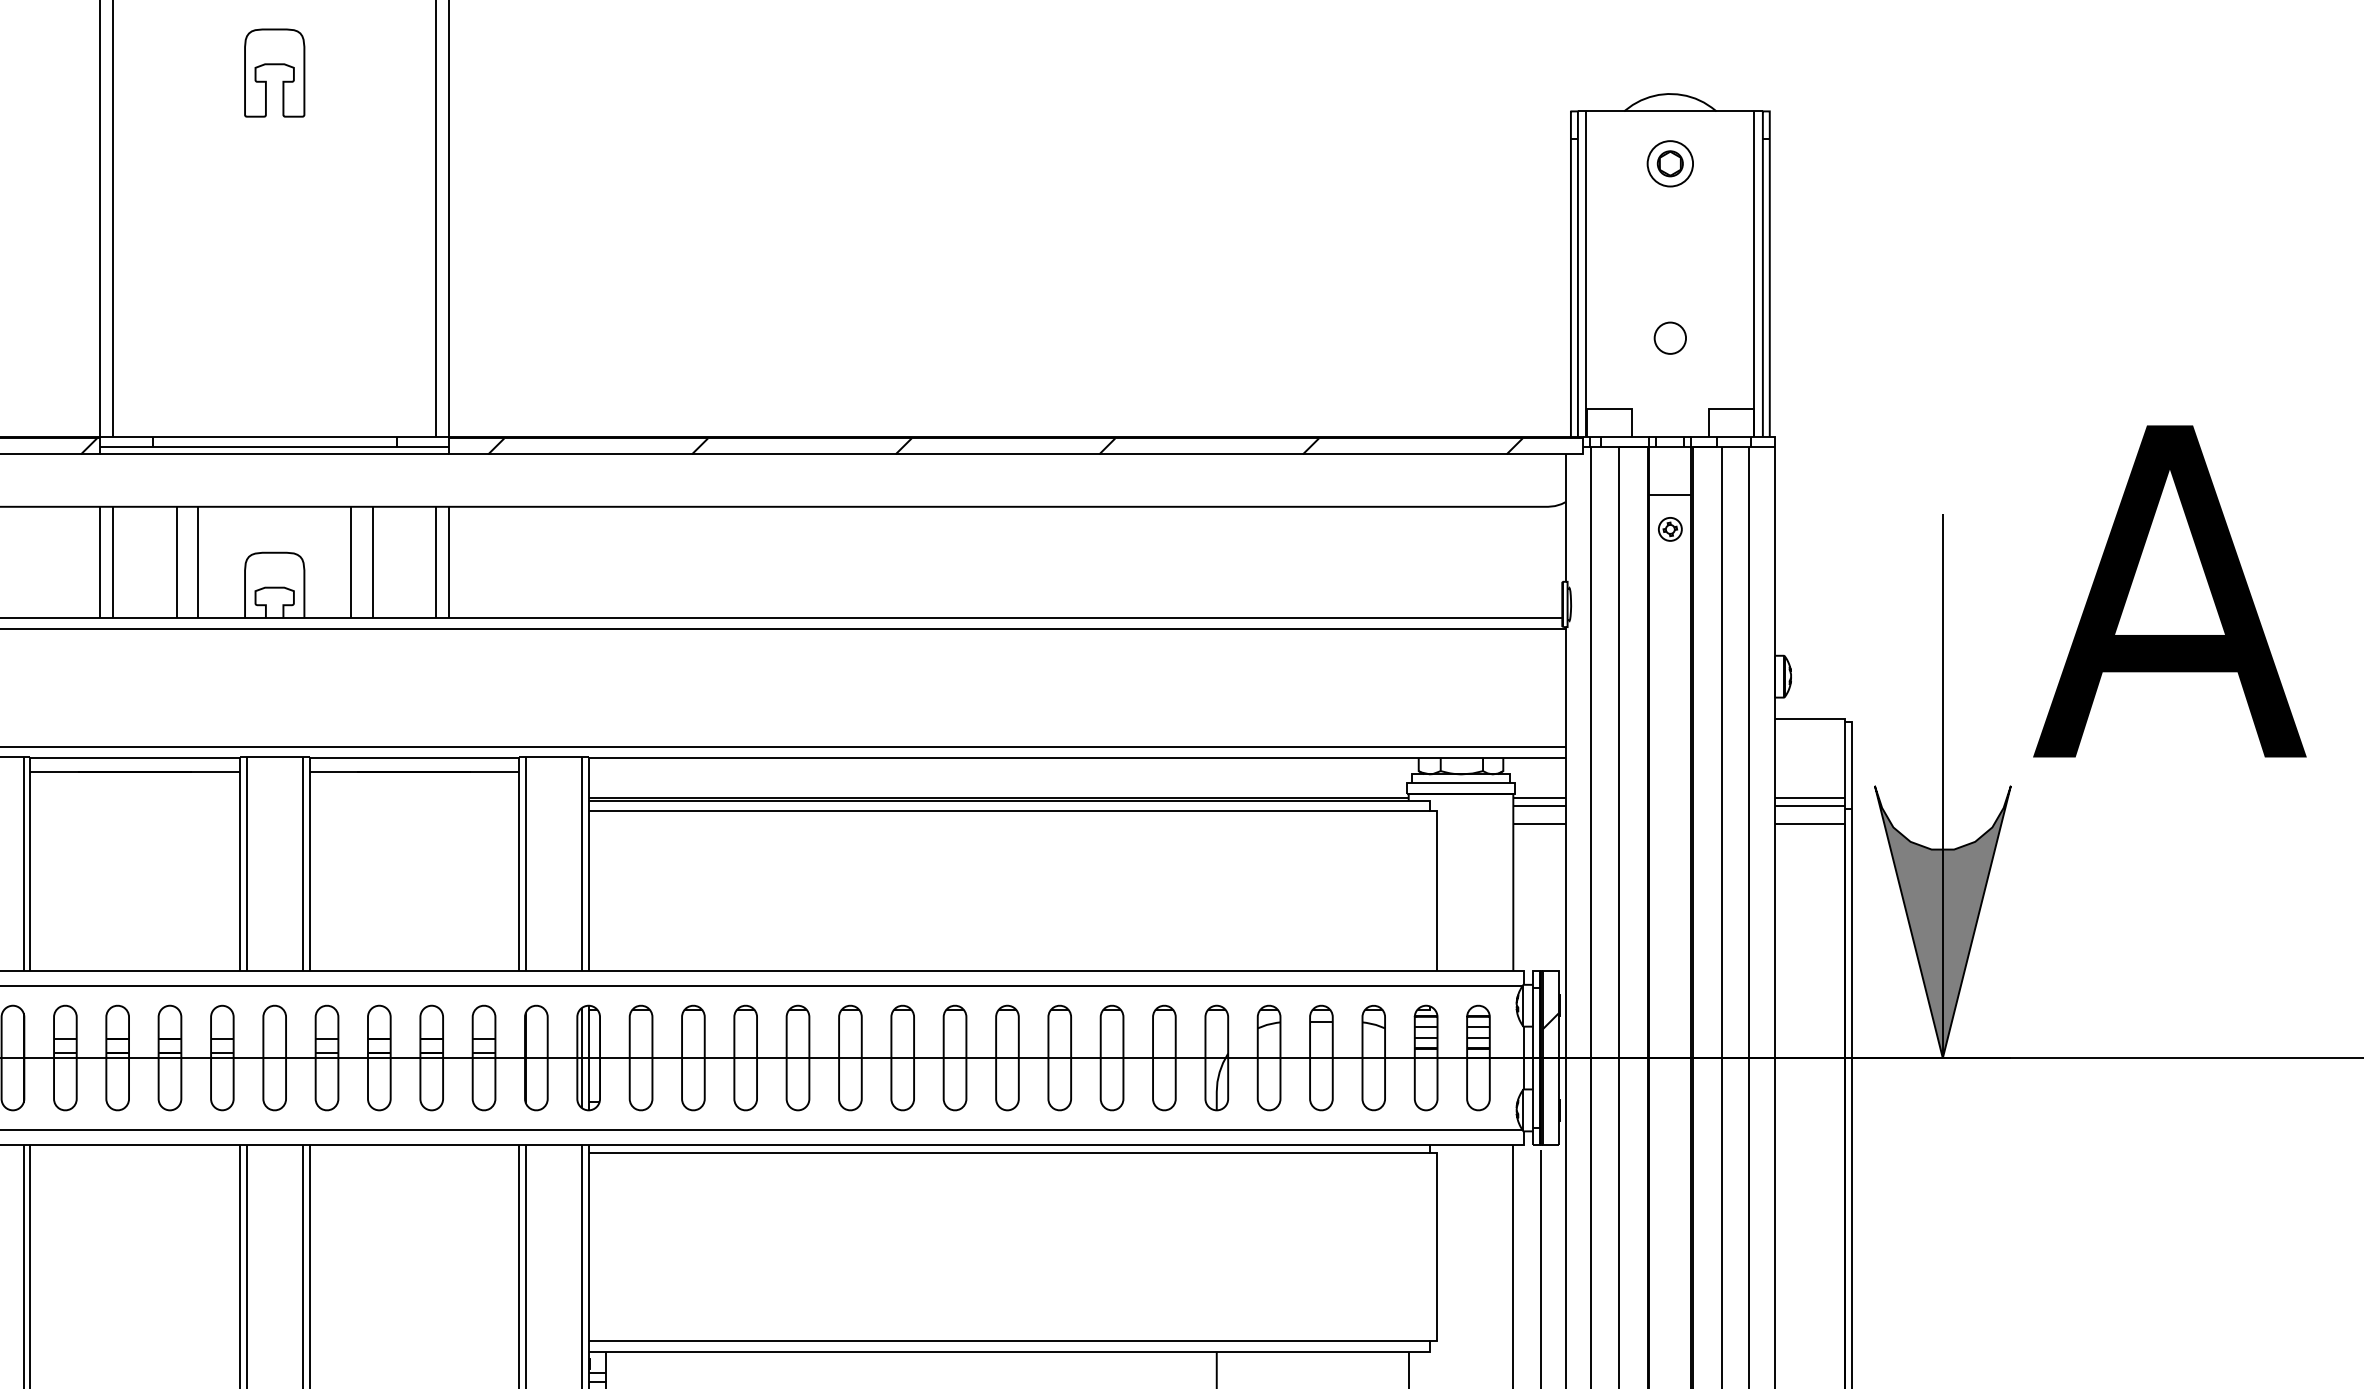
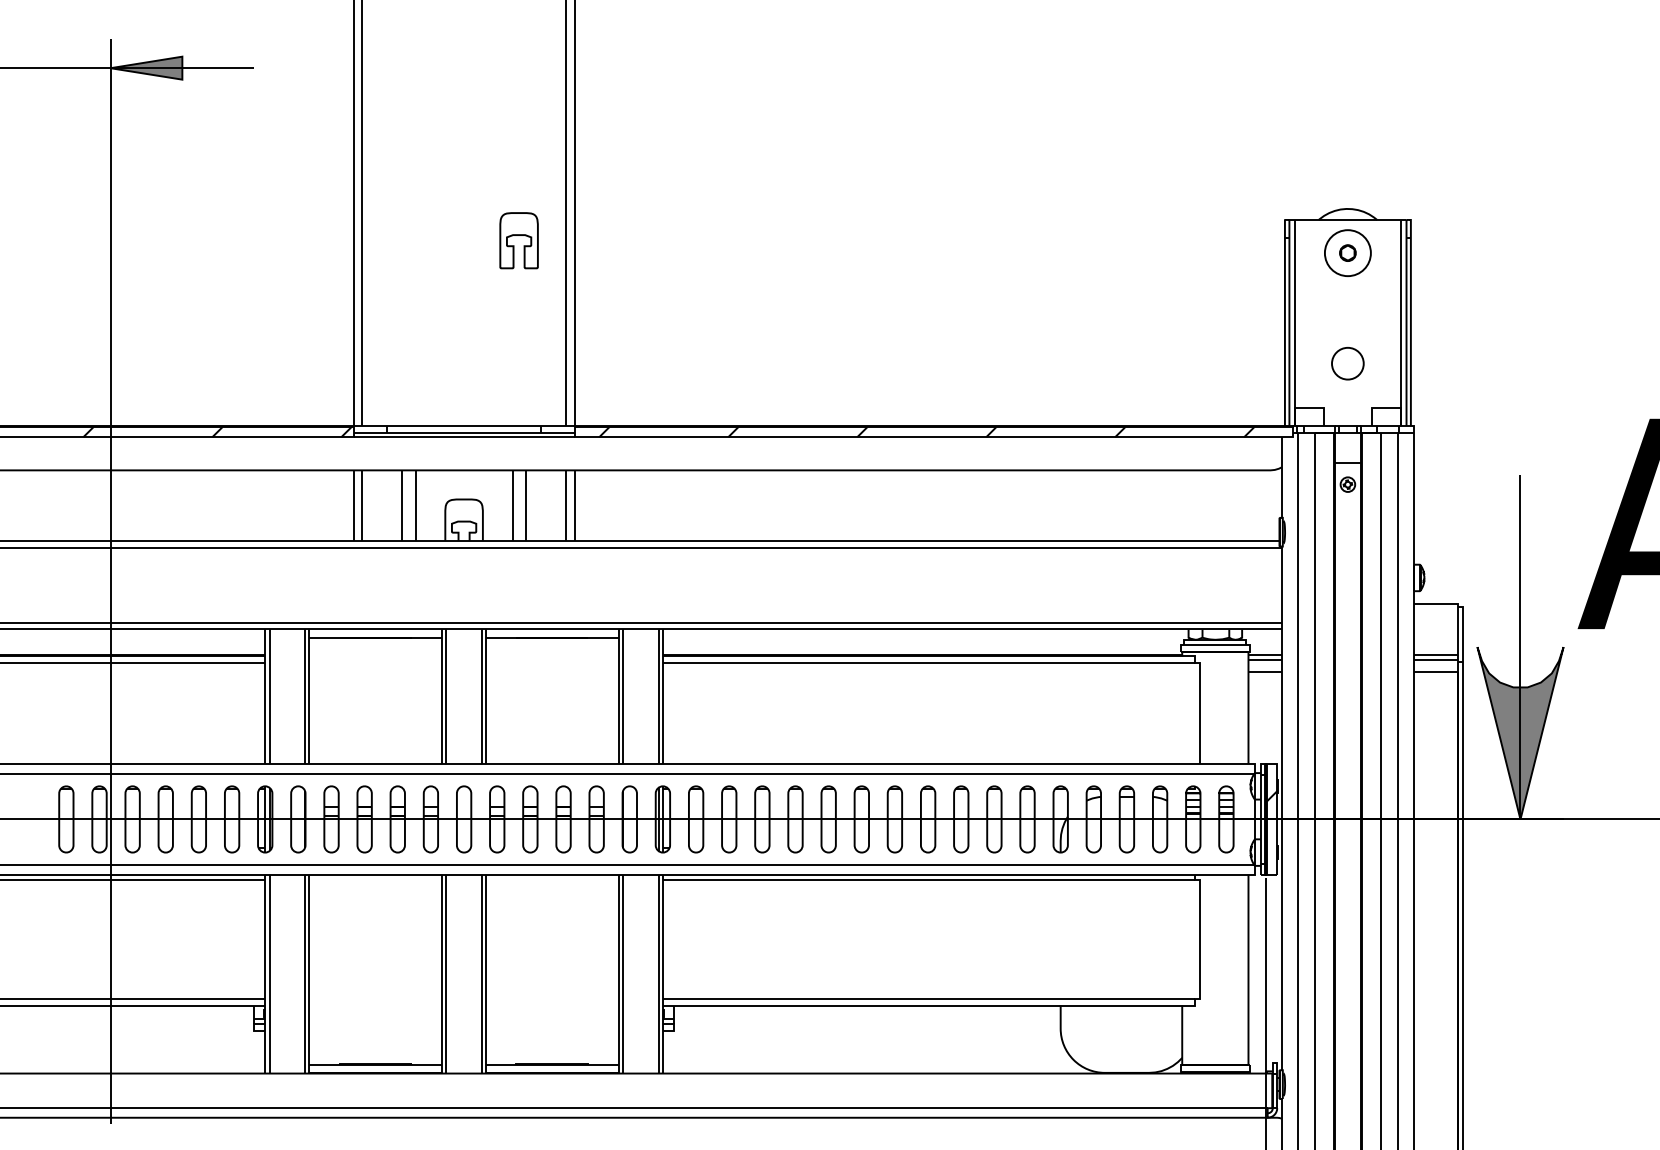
part: (273, 72) -> (518, 240), moved
circle: (1669, 162) -> (1347, 252), size x1.6
circle: (1669, 338) -> (1347, 363), size x1.6

